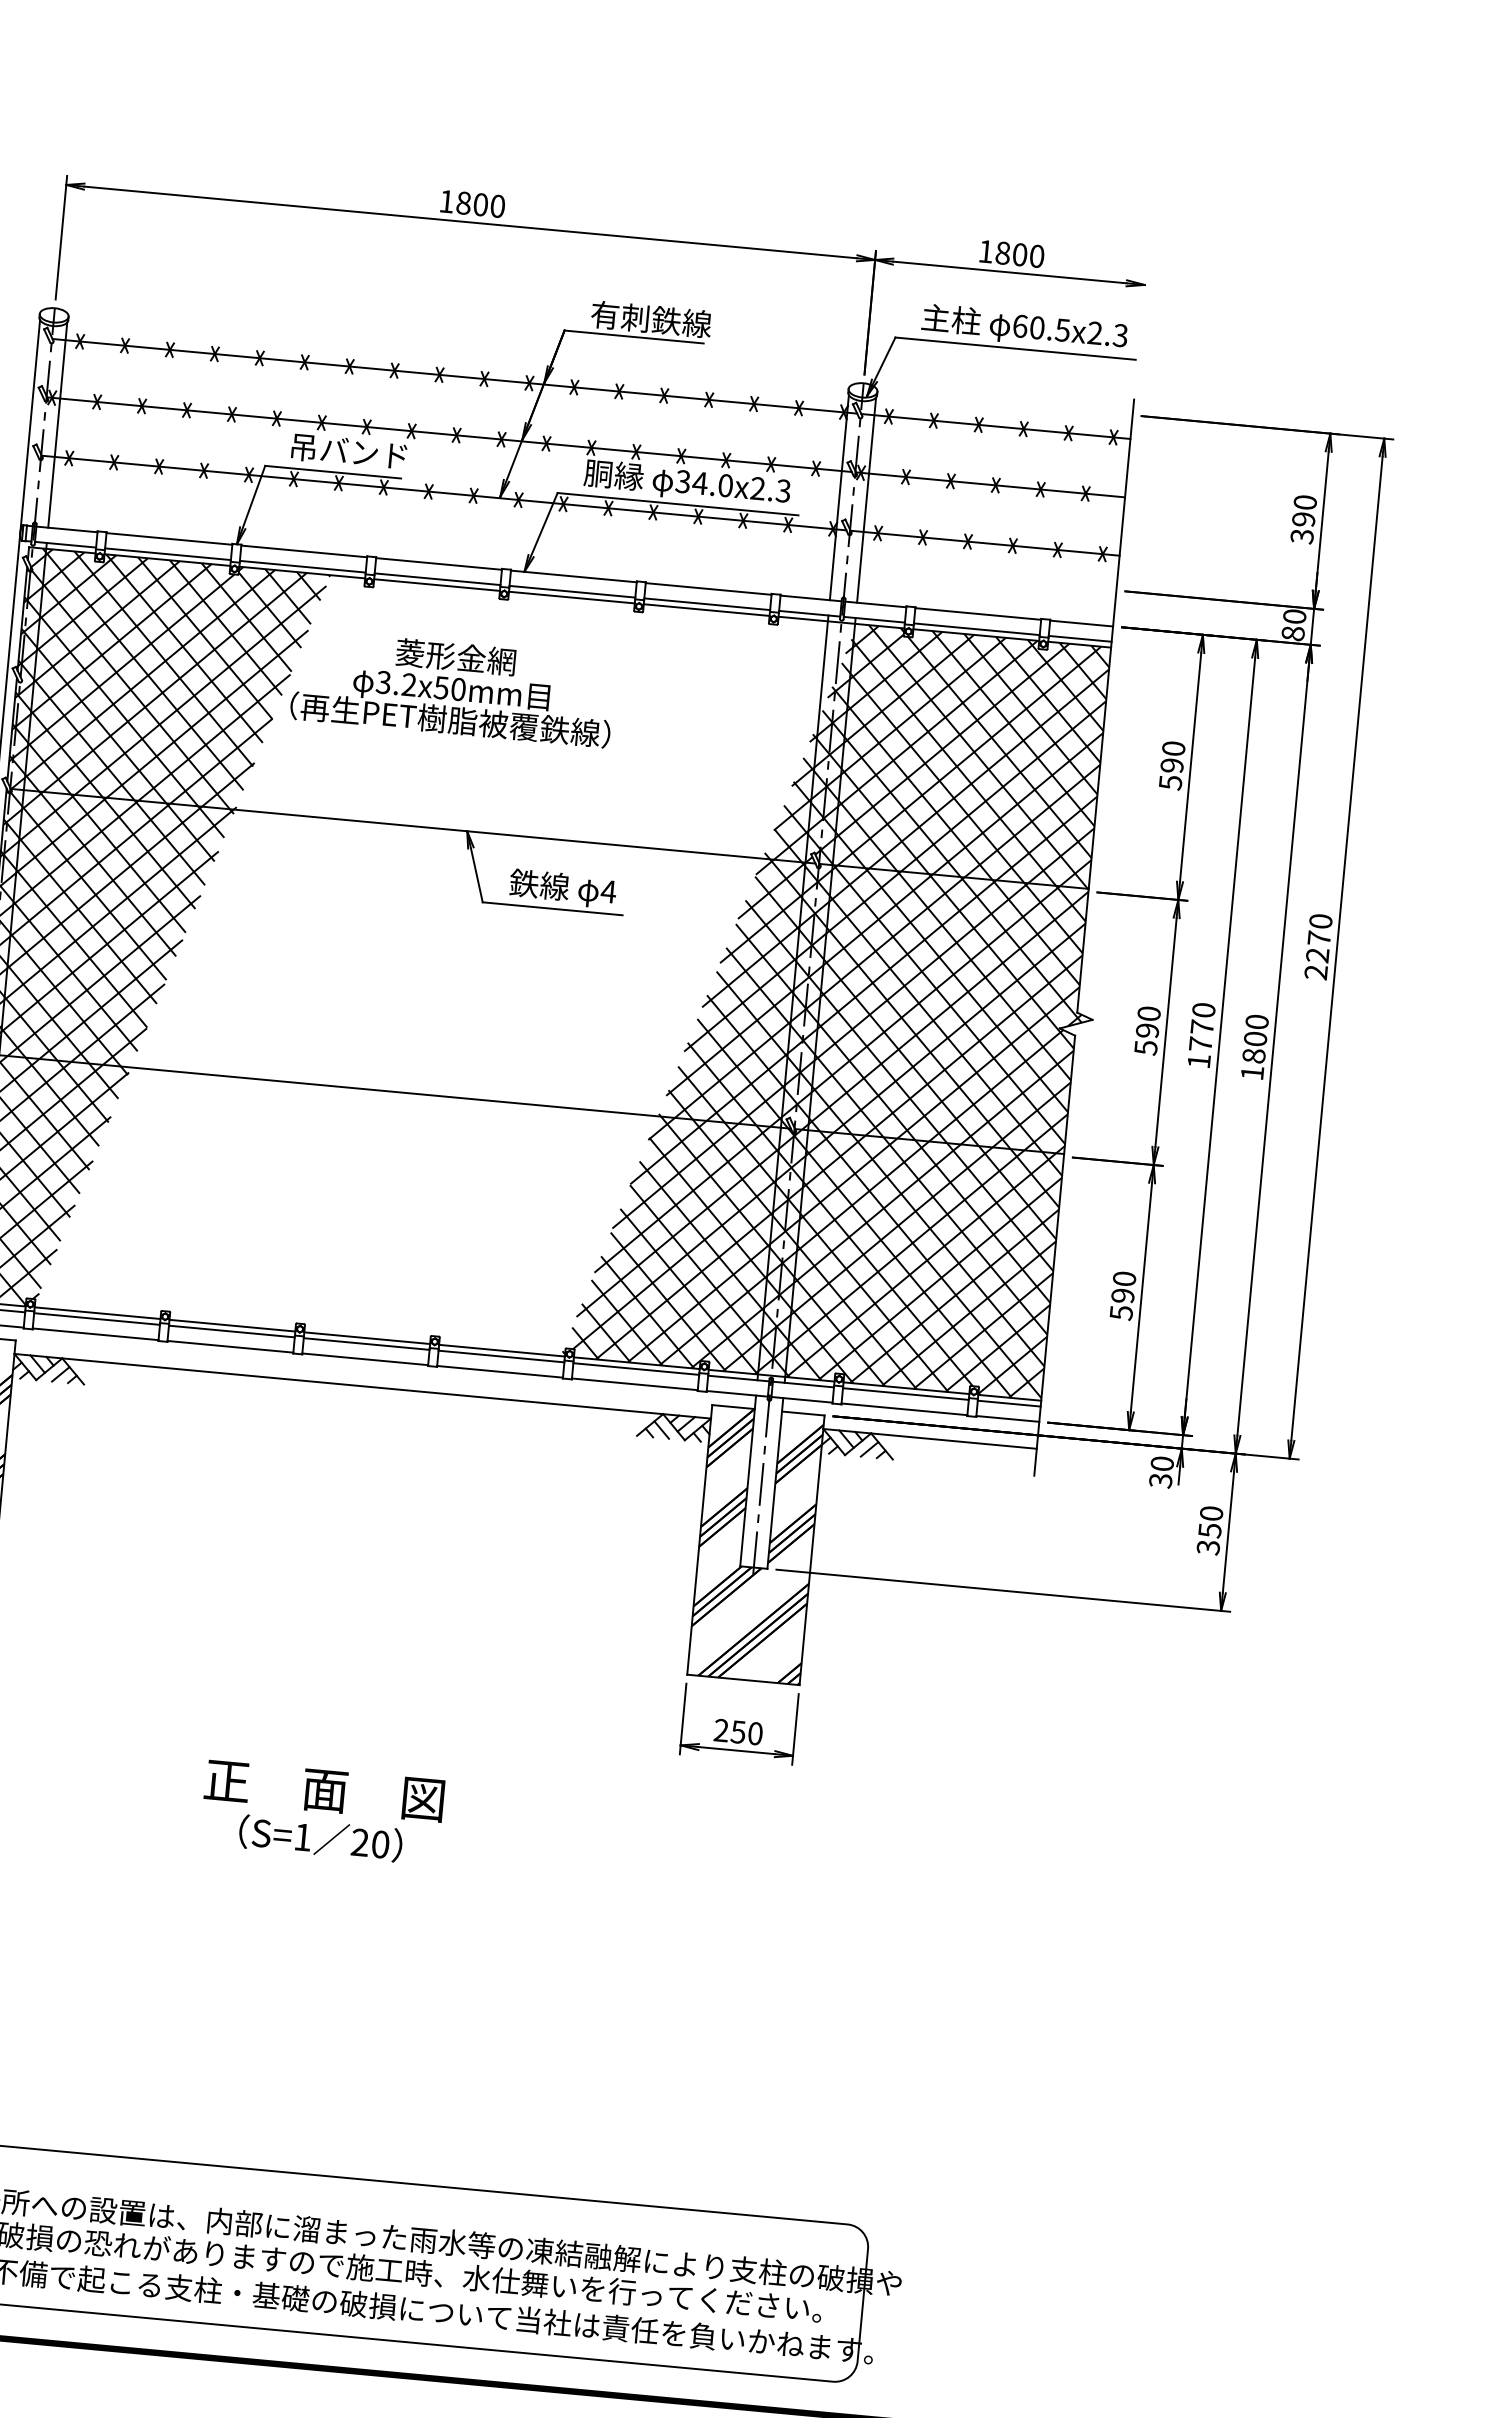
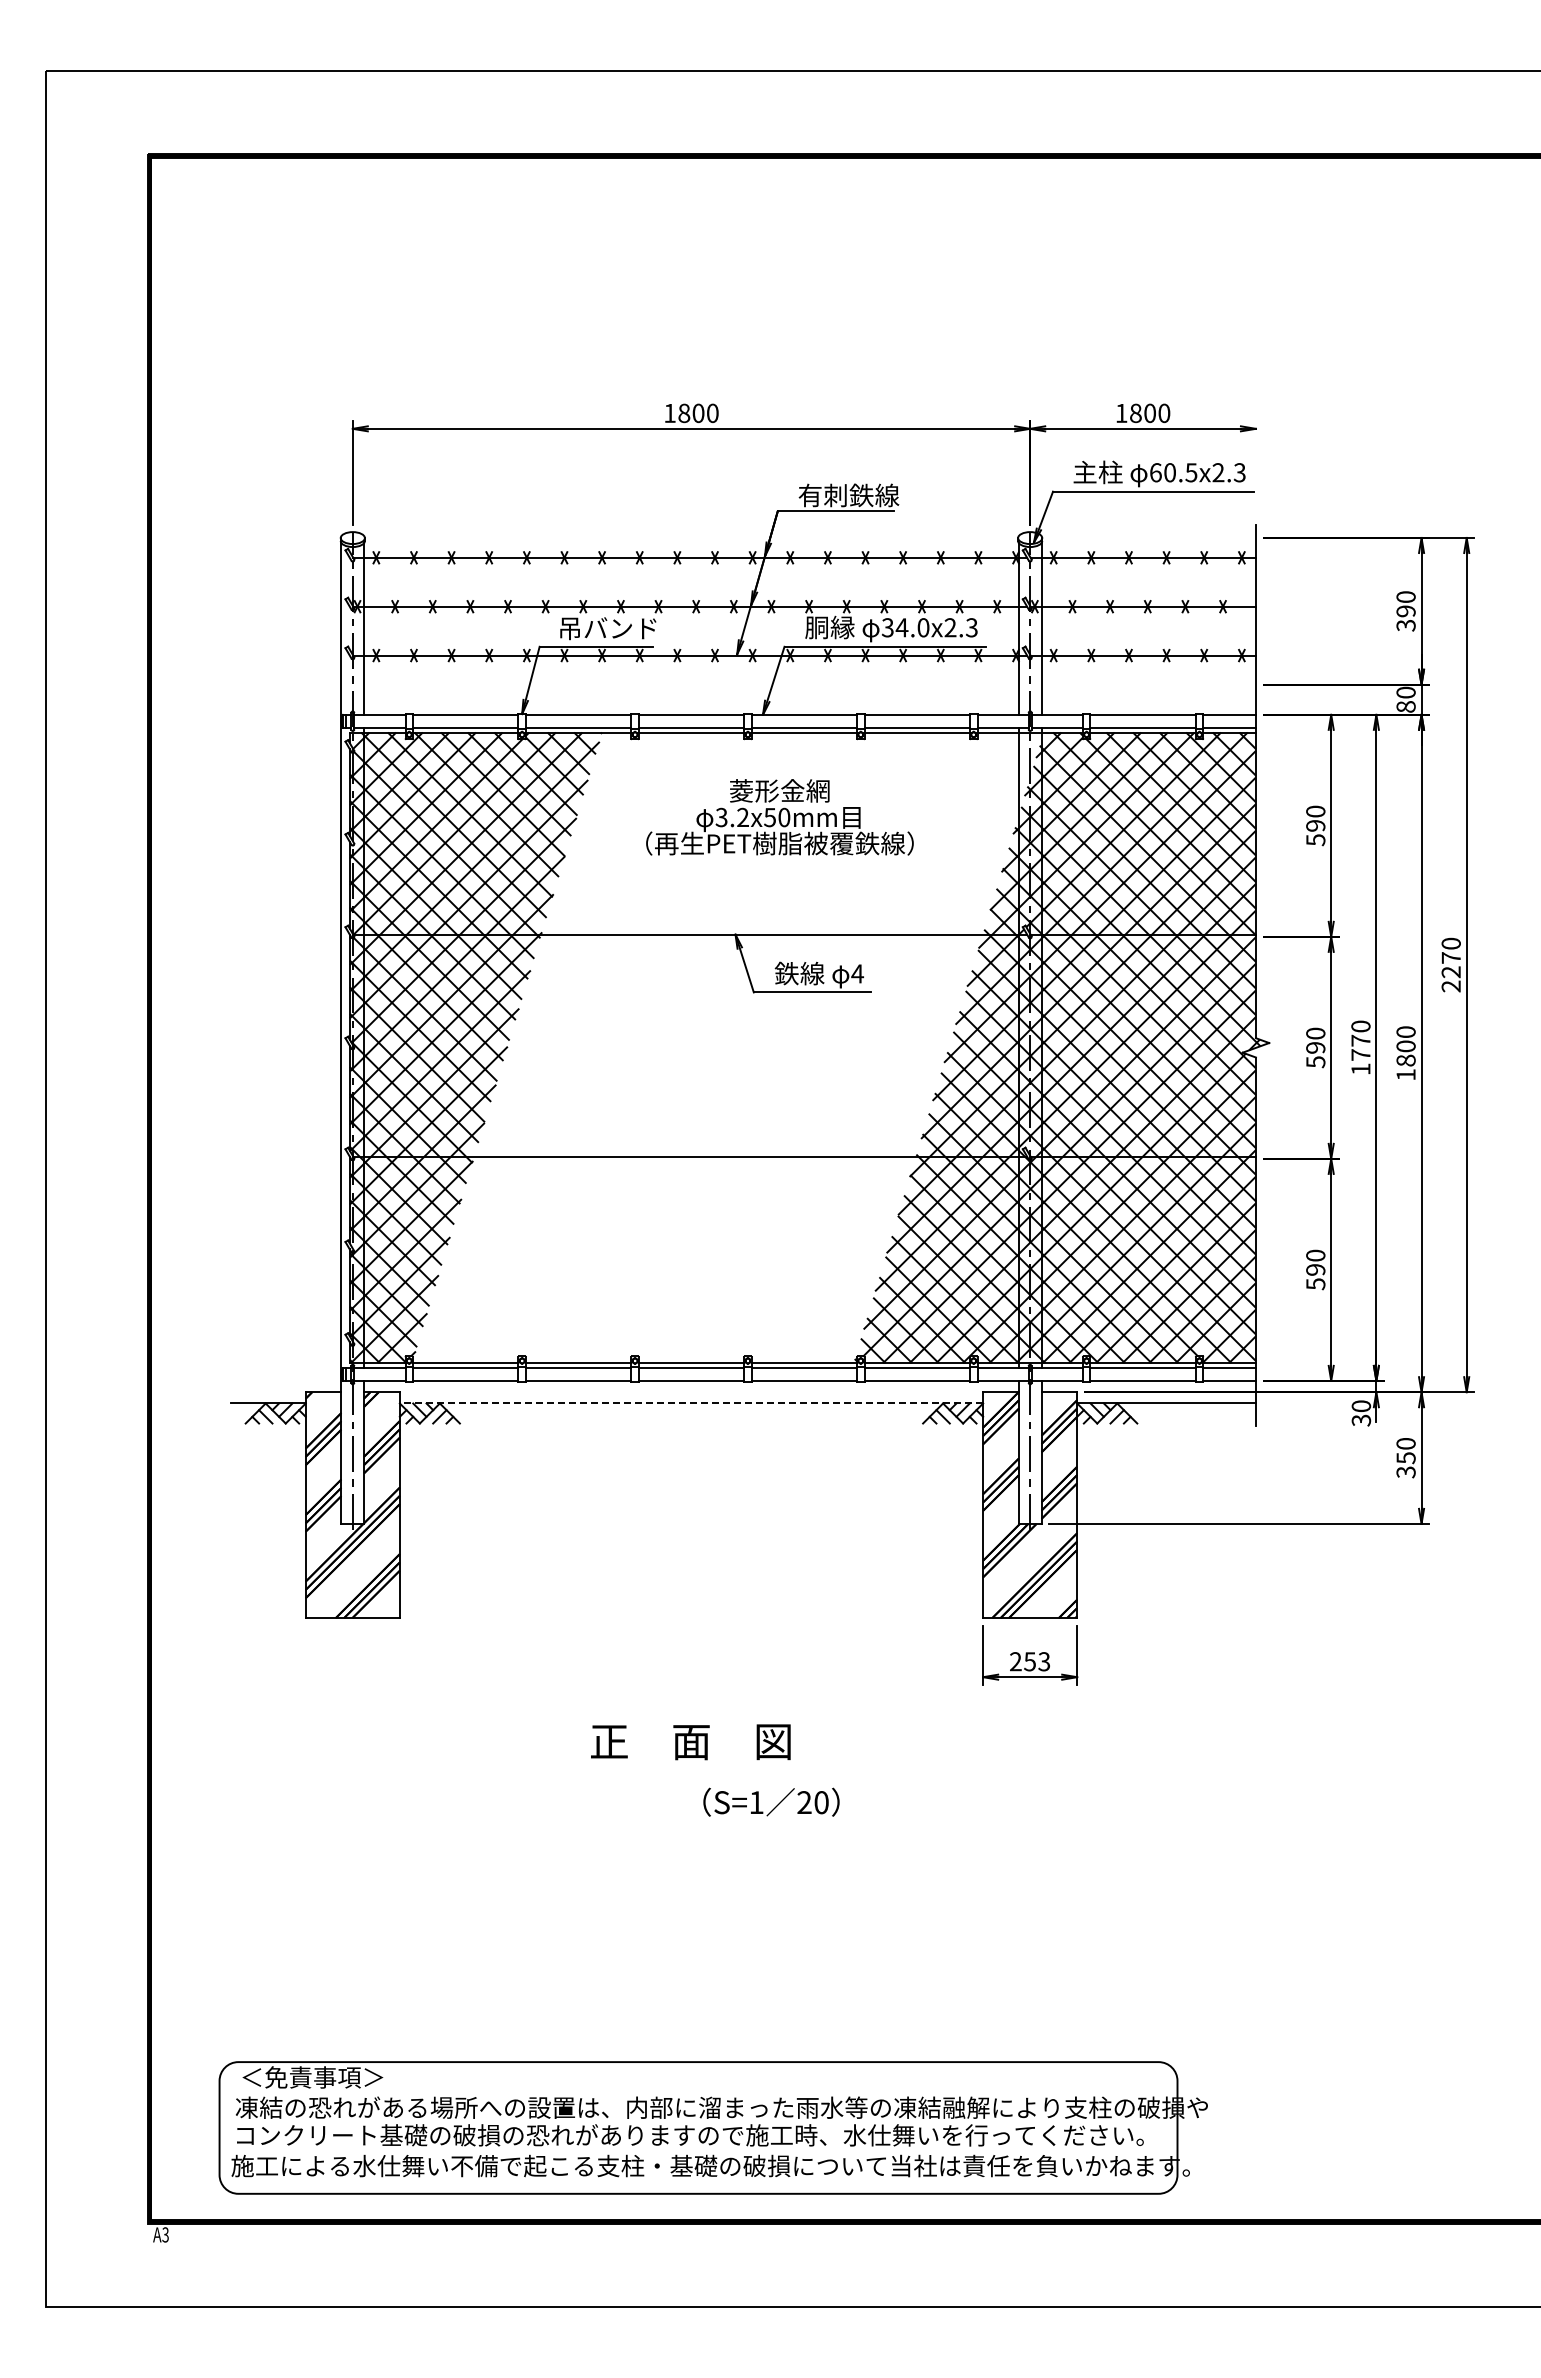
text: (452, 688) -> (779, 817), moved
line: (362, 1386) -> (691, 1403), solid -> dashed
text: (755, 1733) -> (1044, 1661), 250 -> 253
text: (320, 1837) -> (771, 1801), moved

